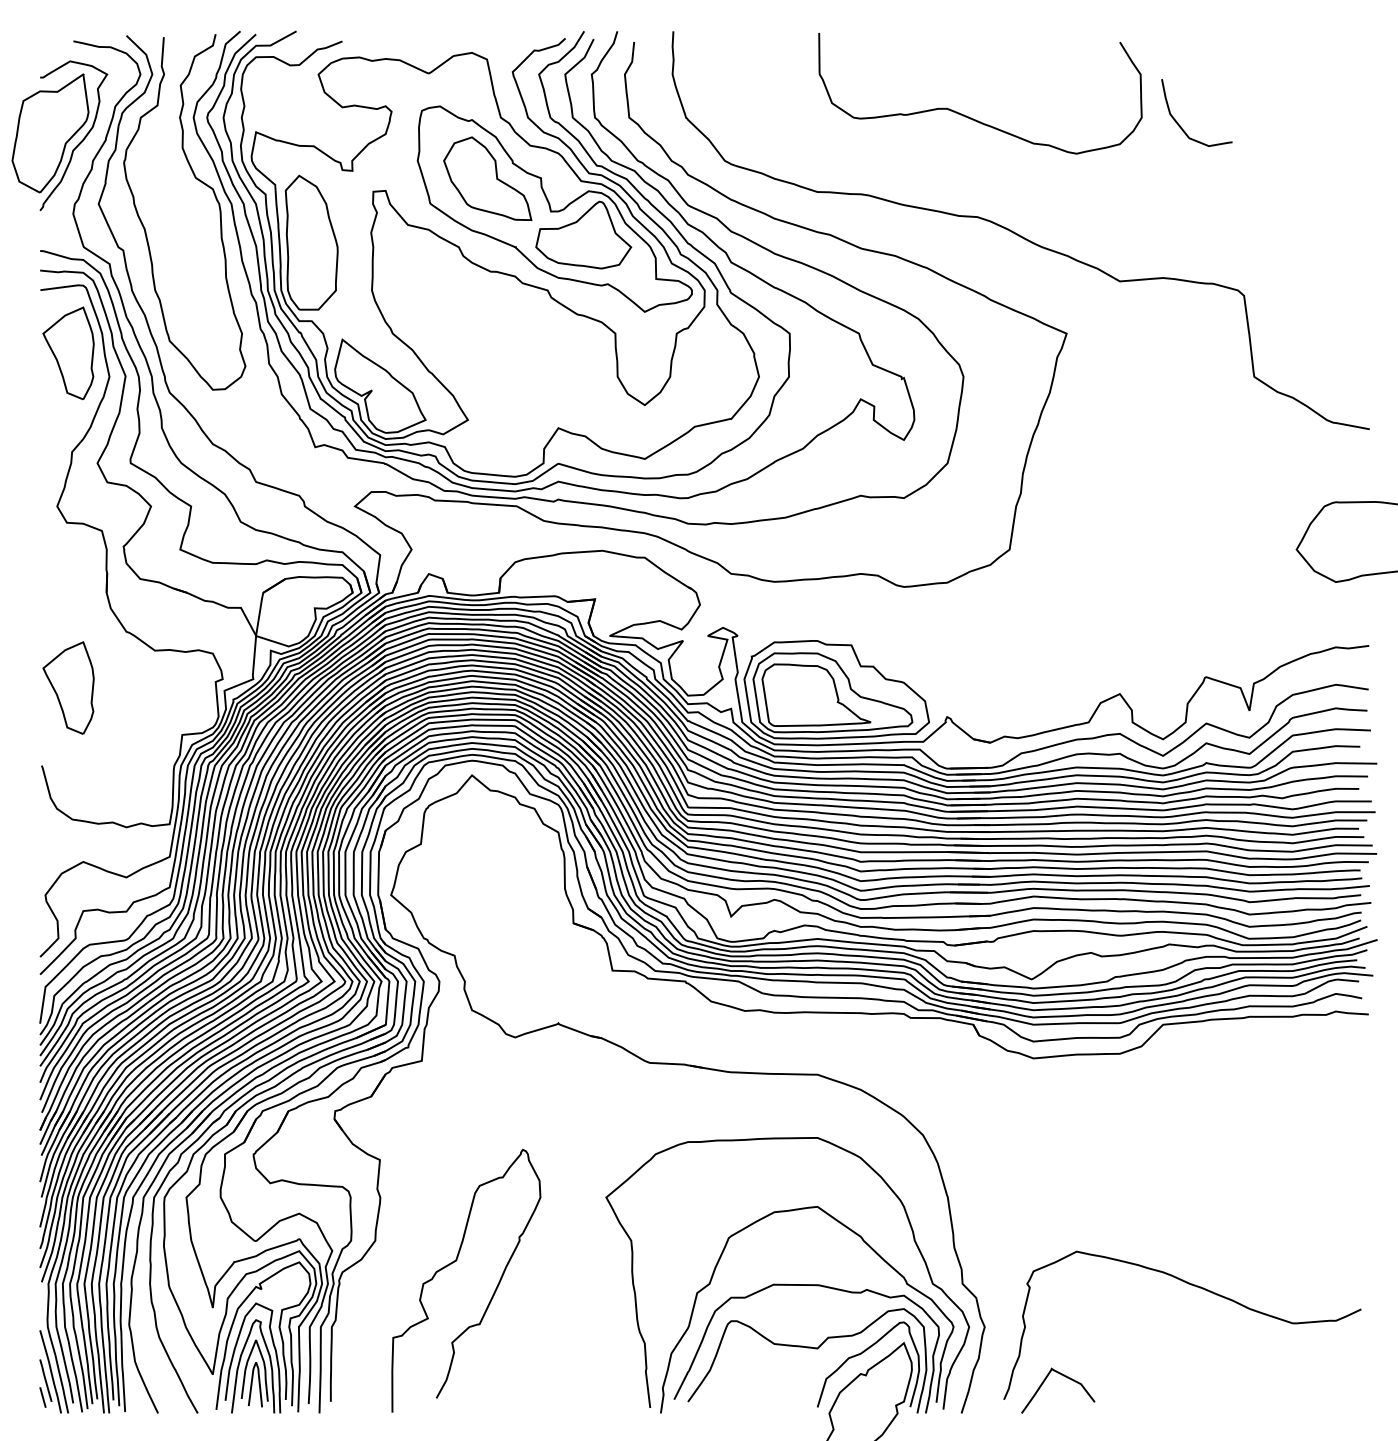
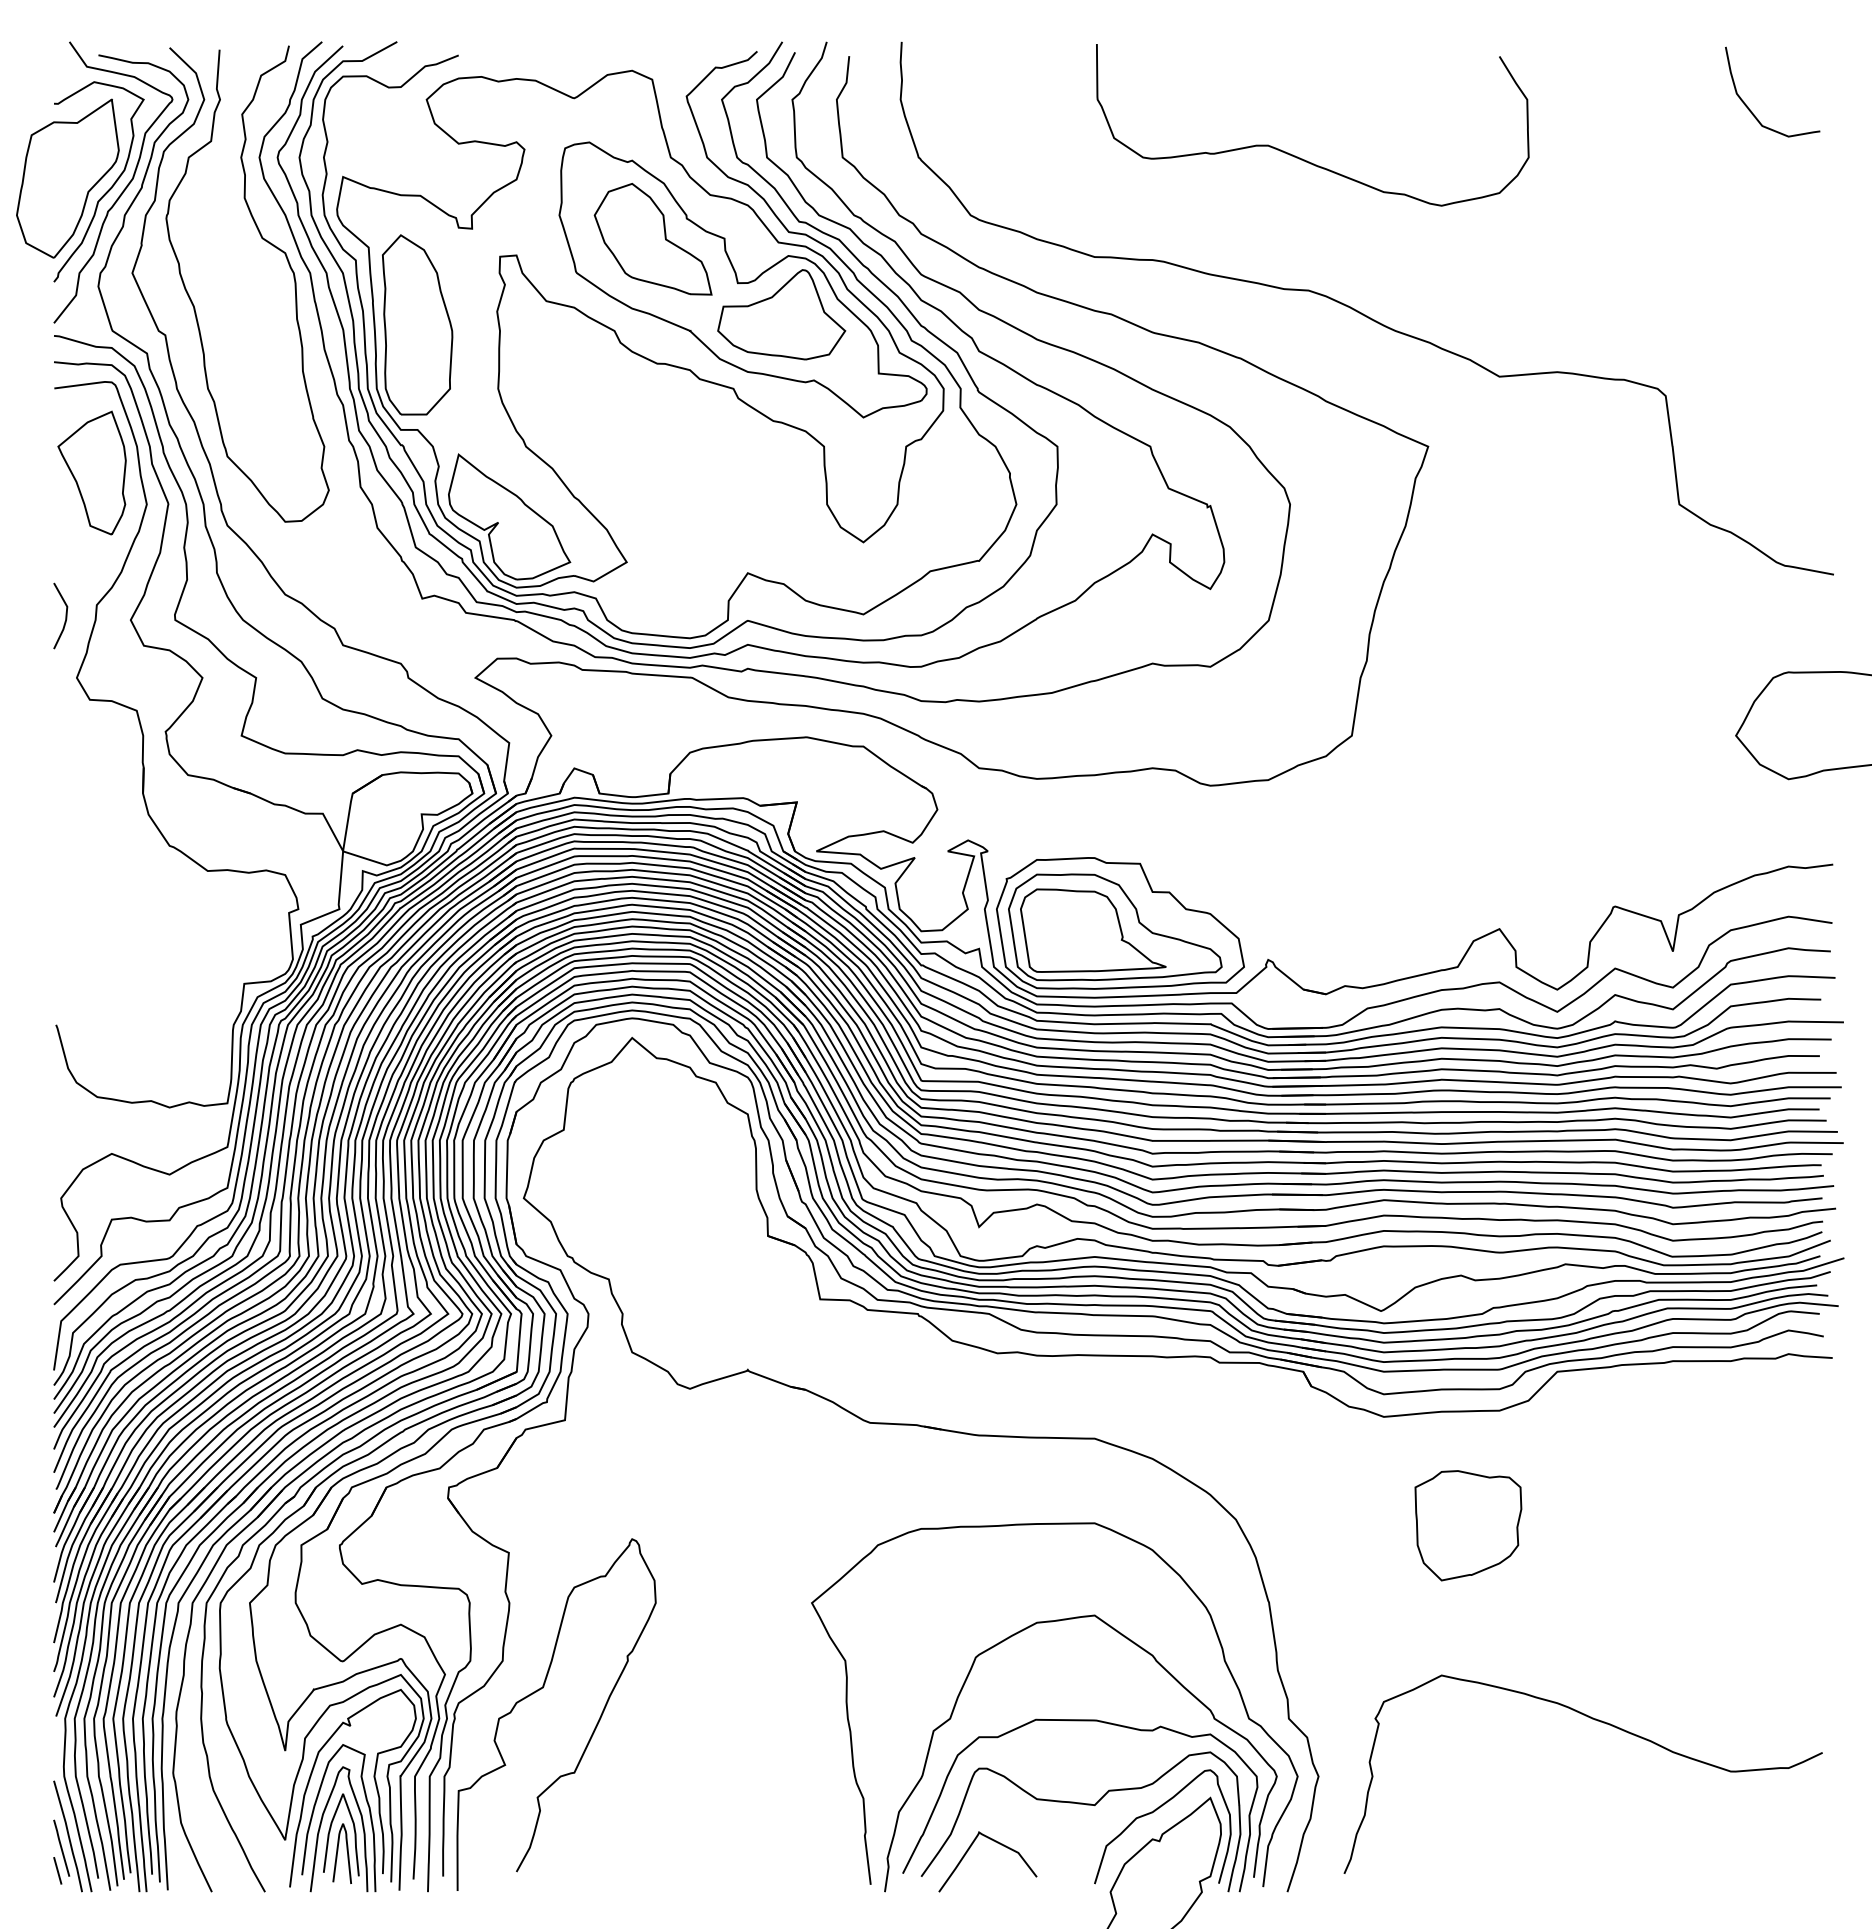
curve: (1181, 126) -> (1751, 110), moved
curve: (92, 141) -> (123, 189), added
line: (48, 459) -> (65, 615), added
part: (68, 687) -> (91, 920), removed
part: (1096, 1139) -> (1468, 1525), added
curve: (456, 1261) -> (543, 1688), moved
curve: (1065, 1377) -> (997, 1843), moved

